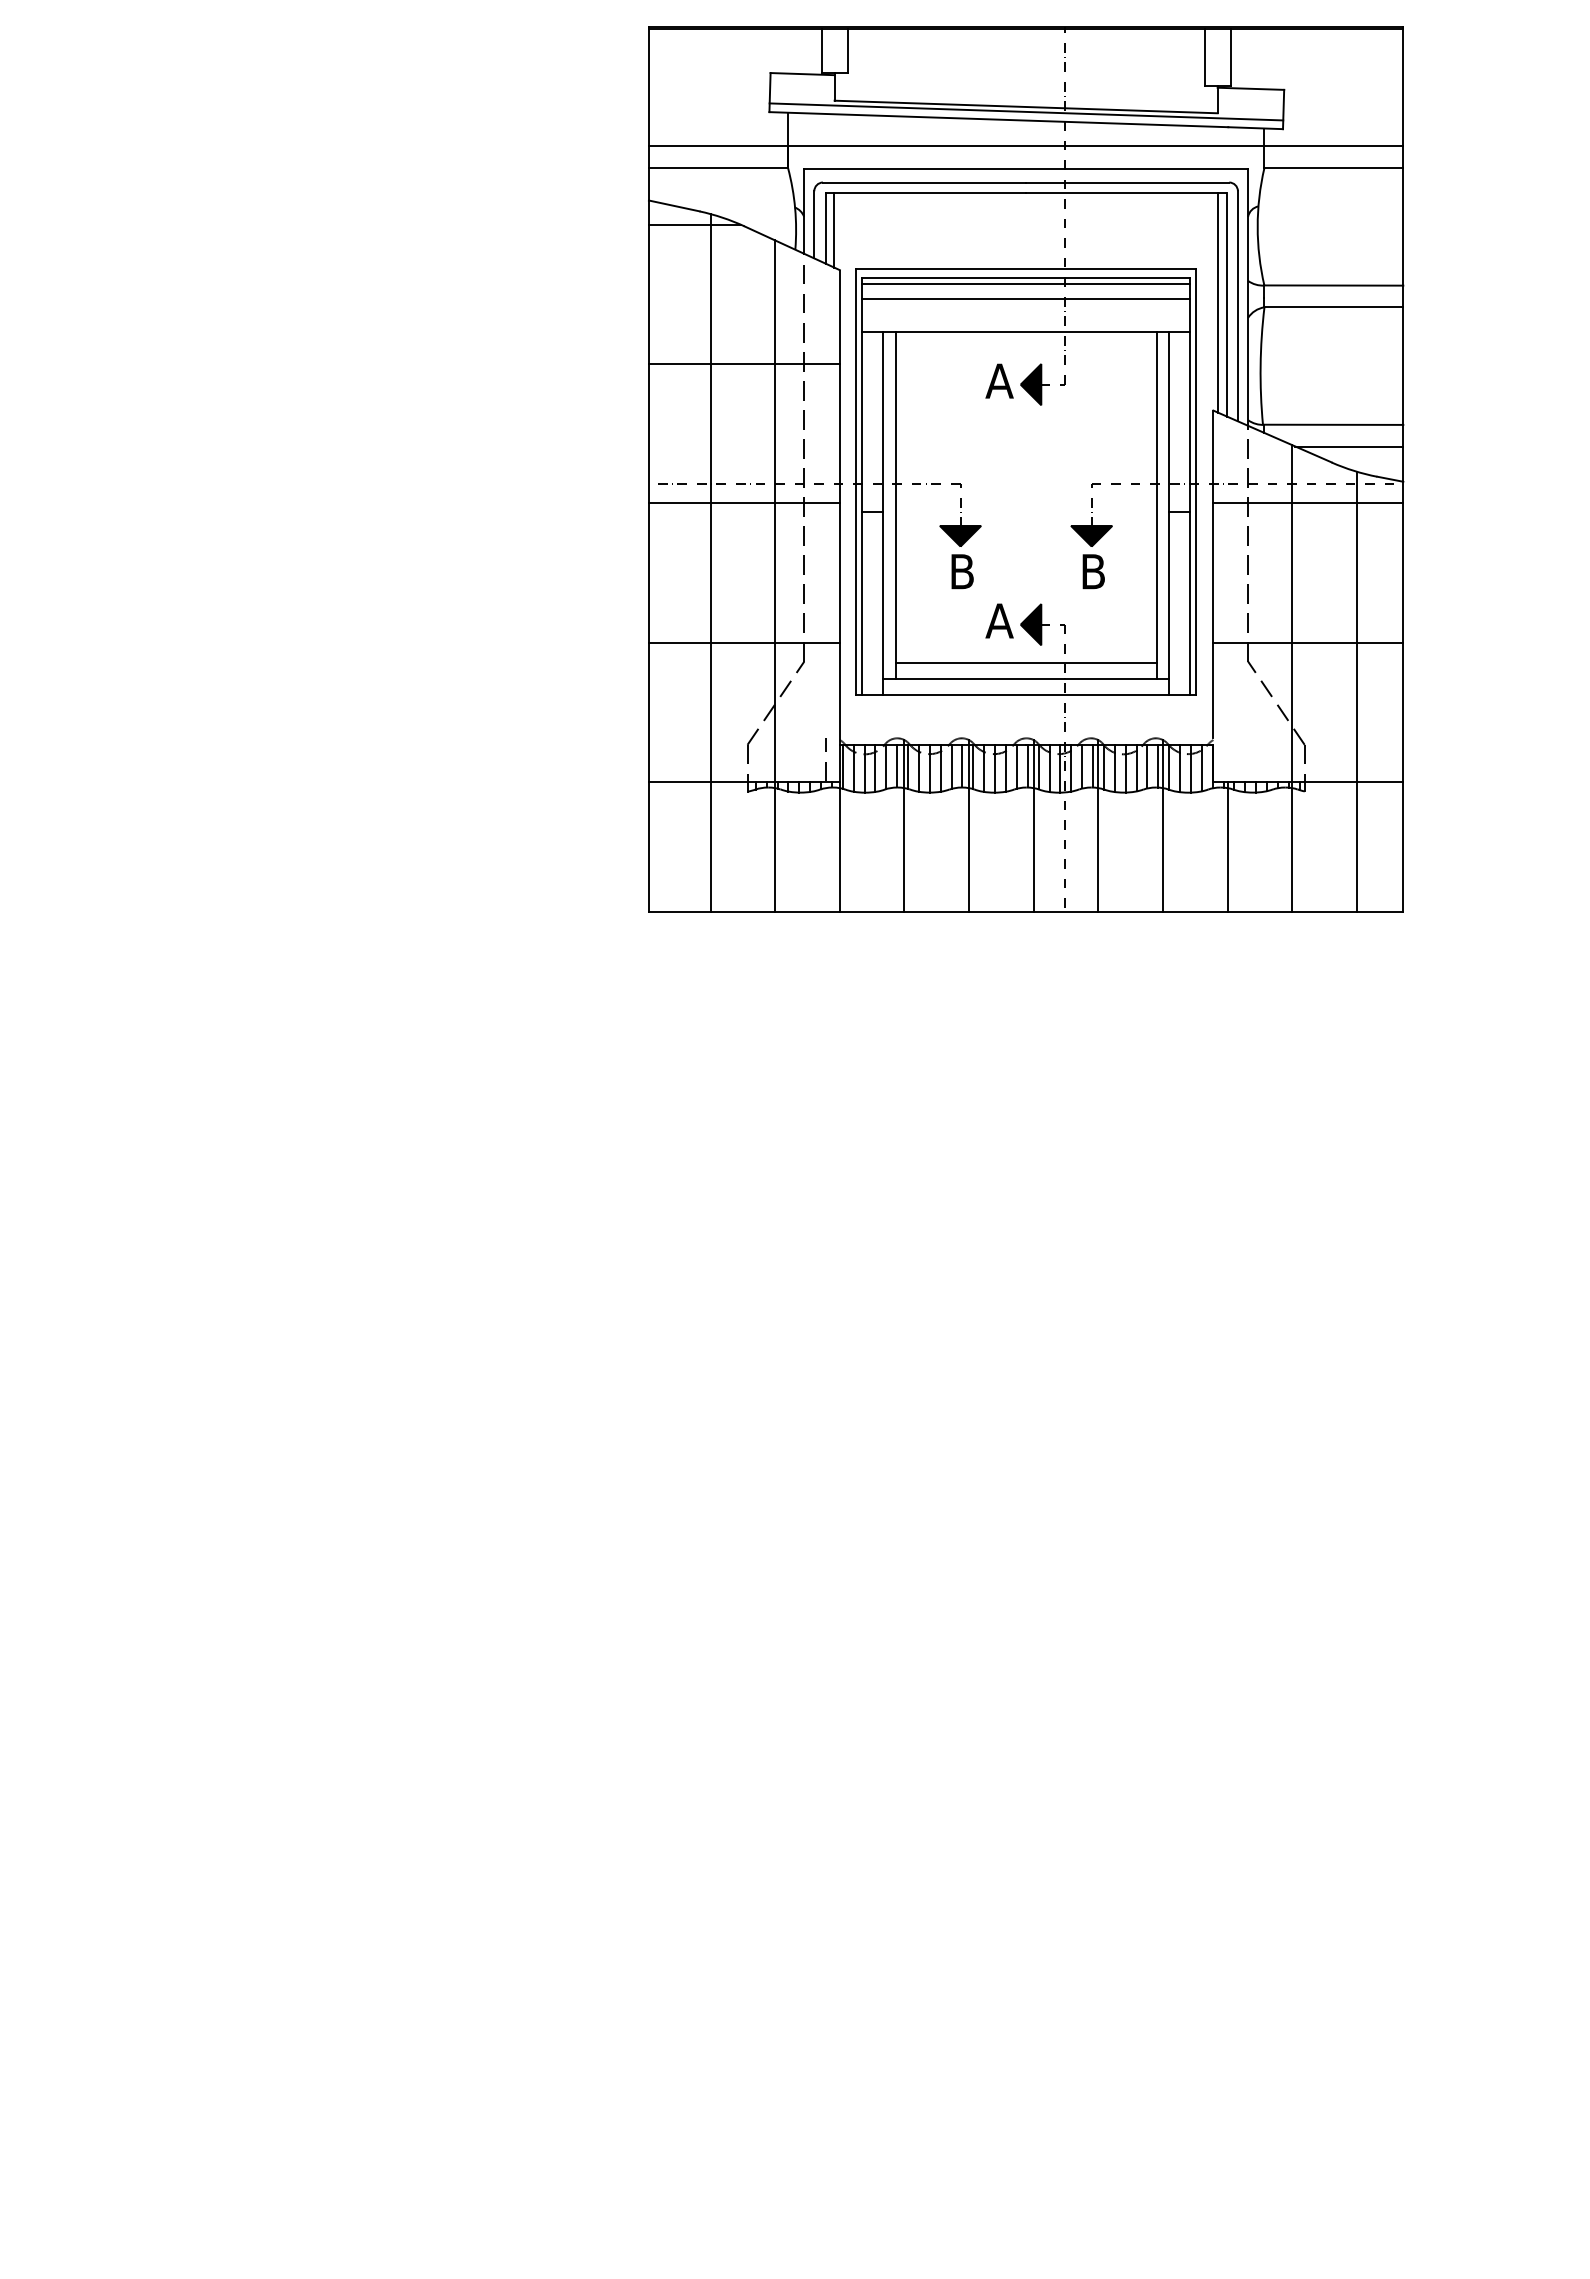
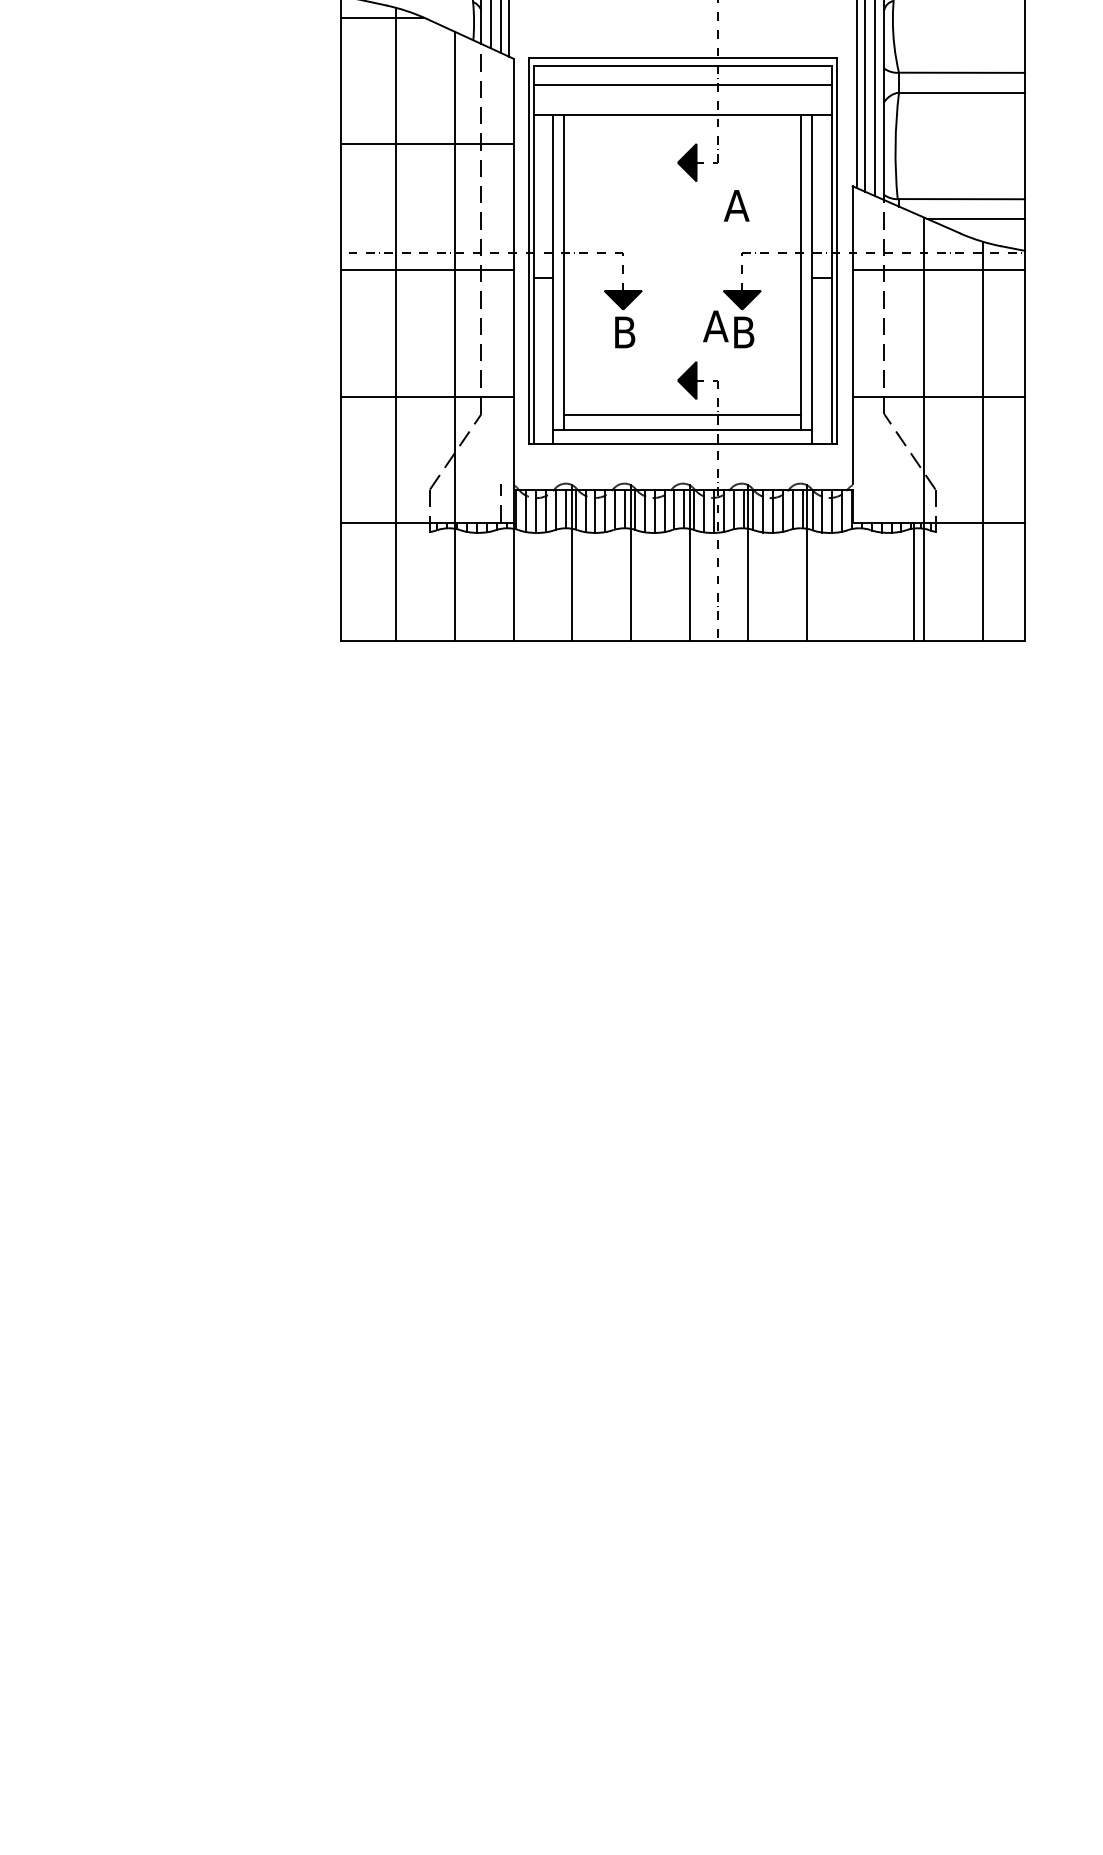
line: (1026, 283) -> (683, 70), removed
text: (999, 380) -> (736, 205), moved
text: (999, 620) -> (715, 325), moved
line: (1227, 846) -> (913, 581), moved

